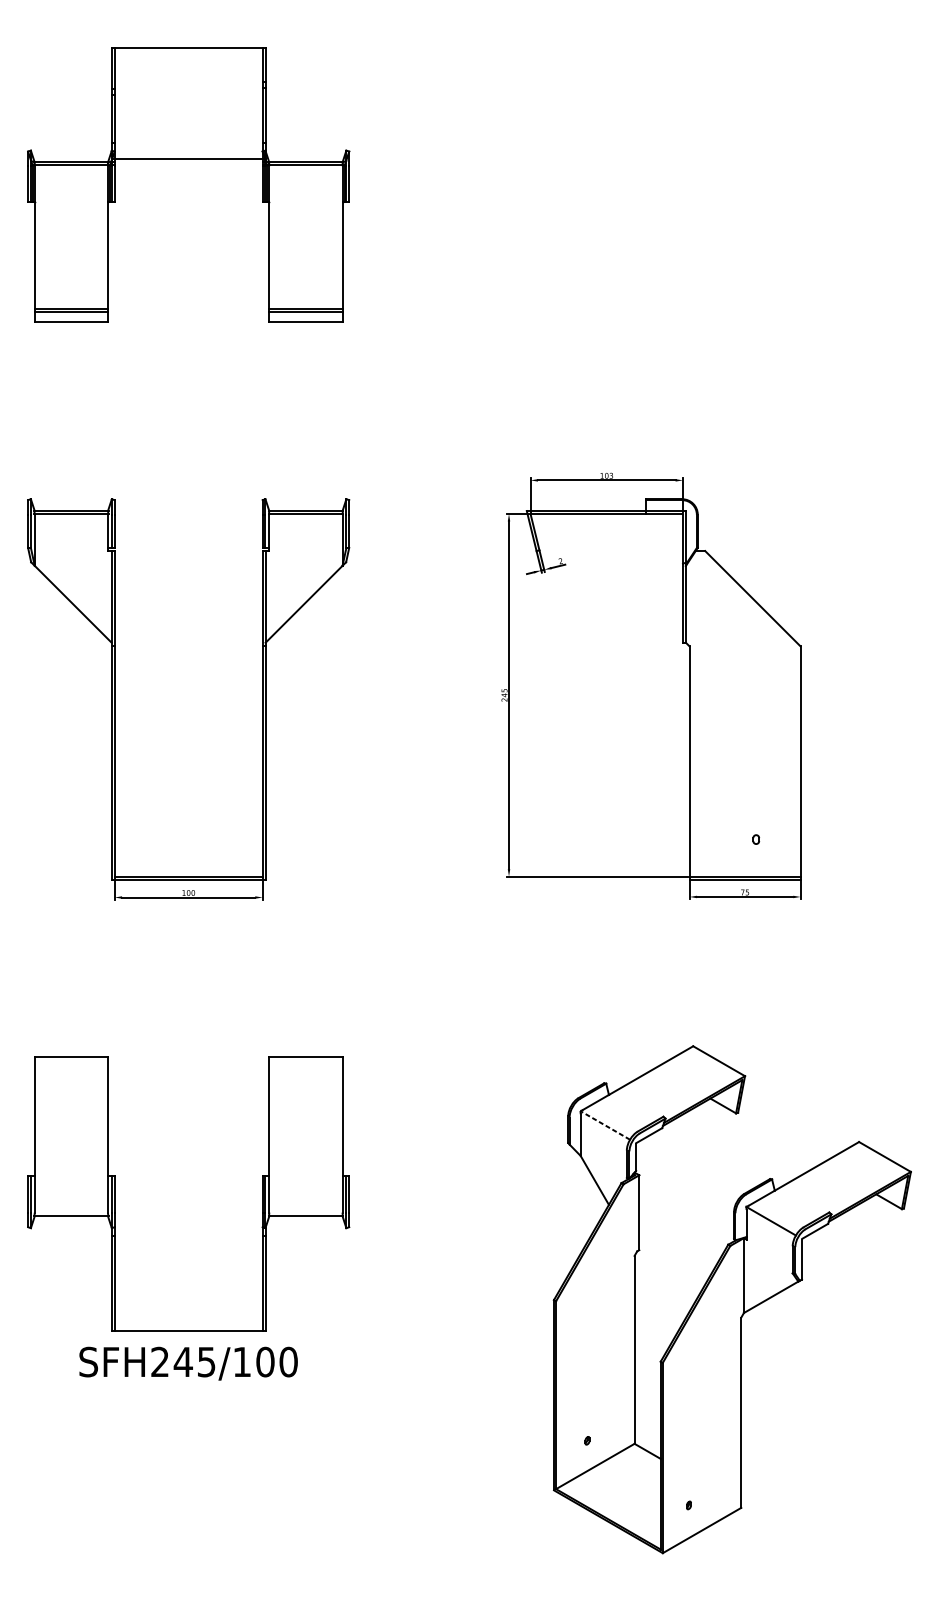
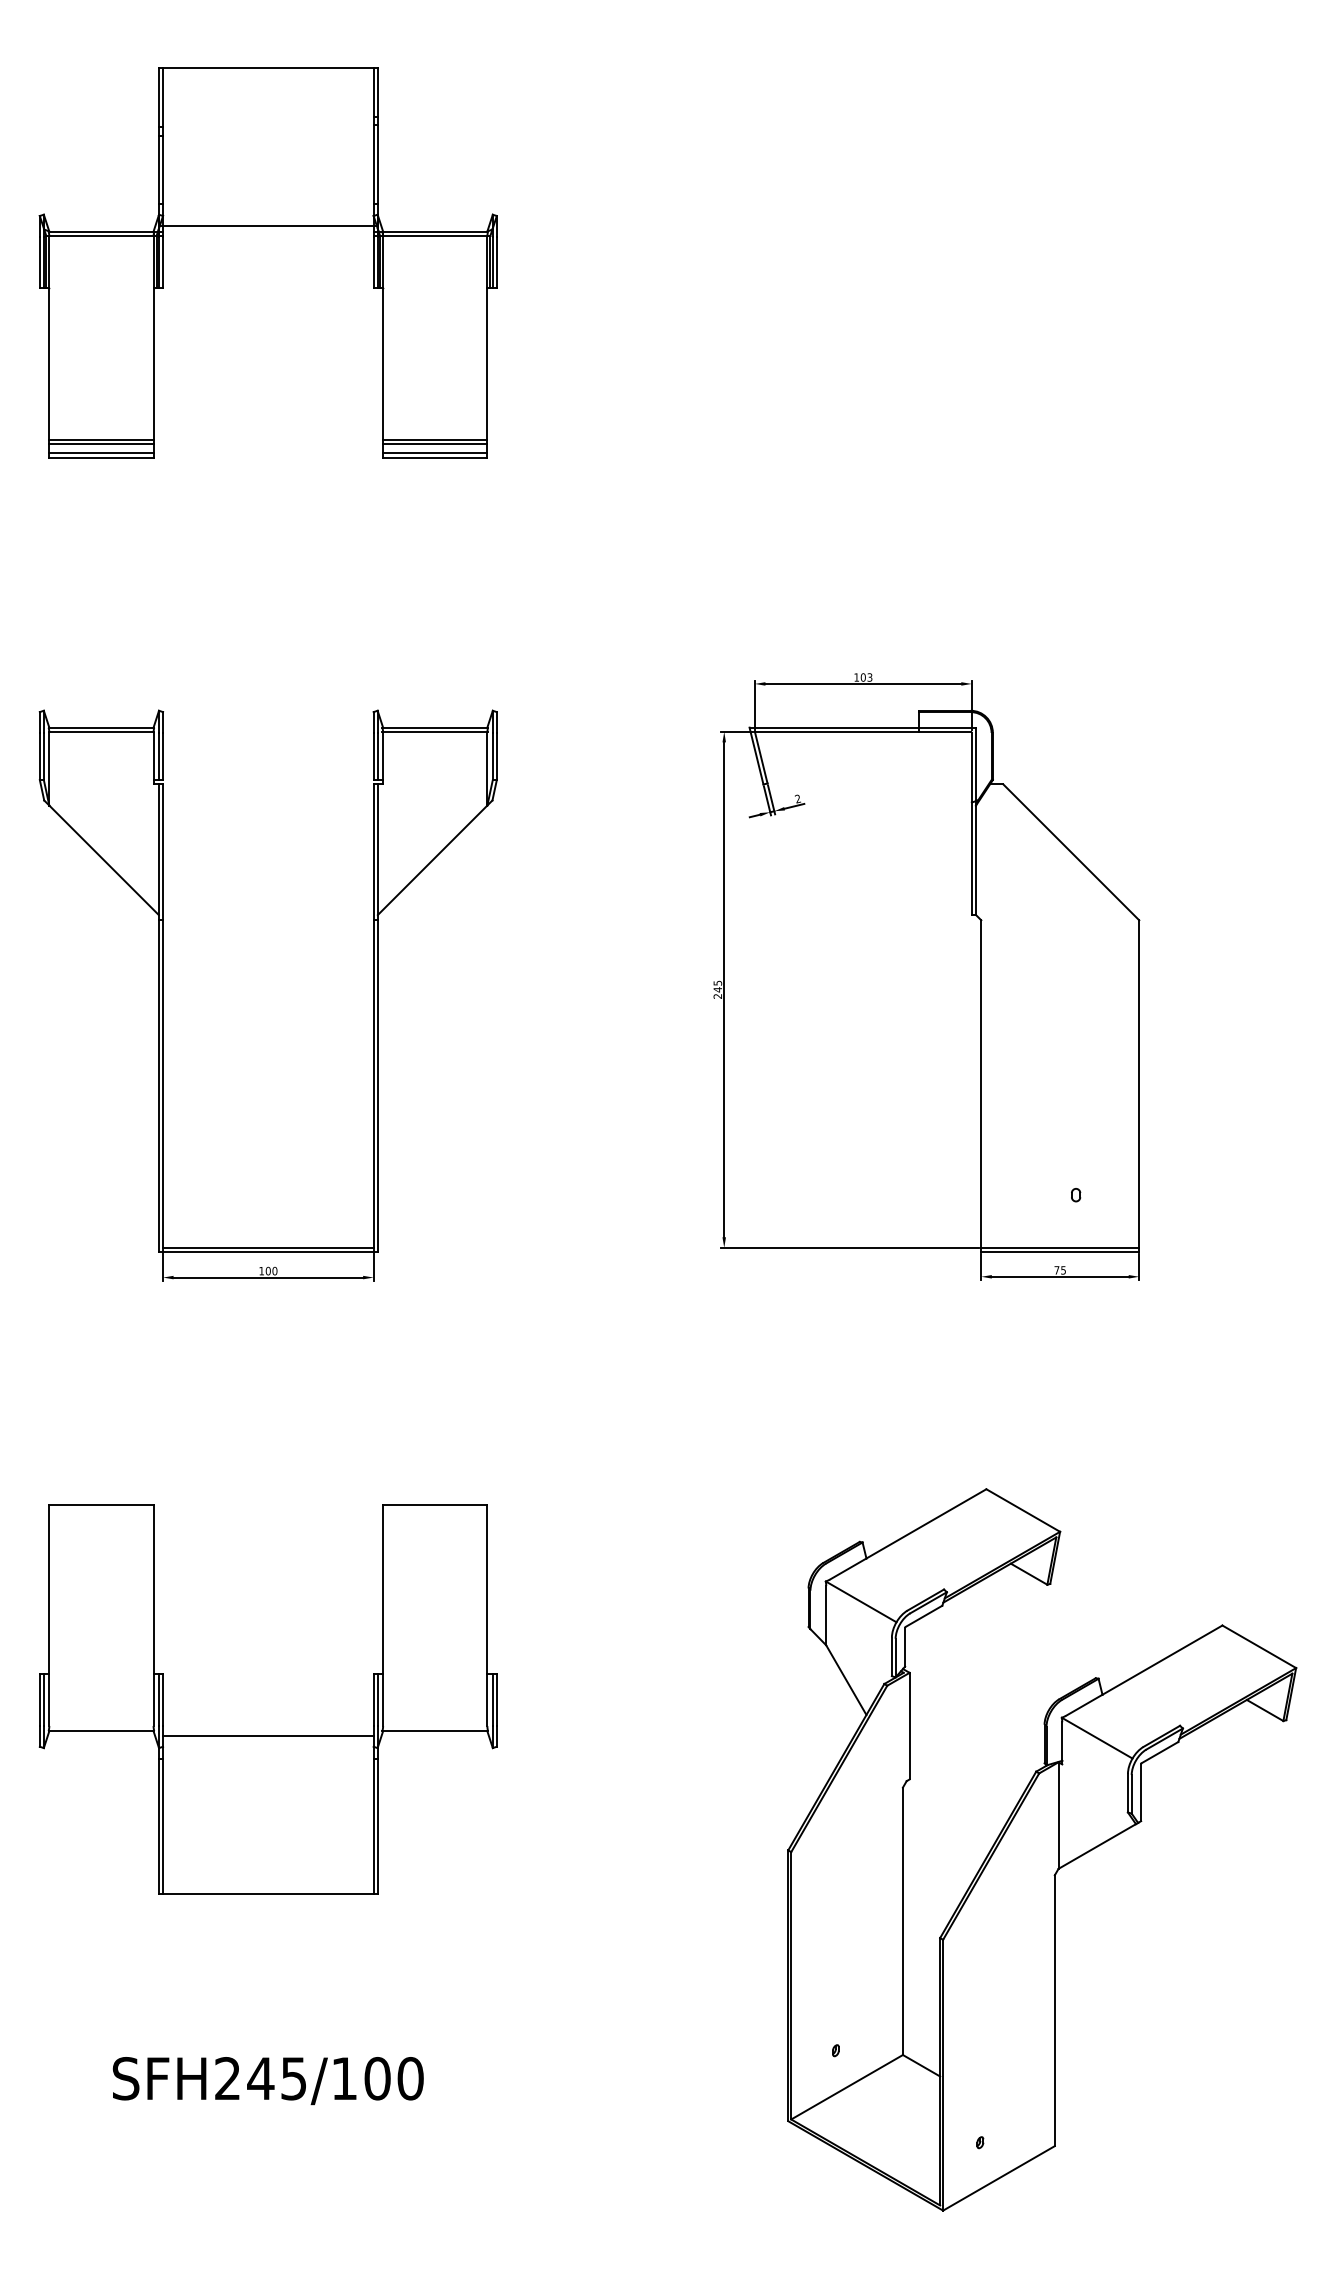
line: (71, 317) -> (101, 452), added
line: (306, 317) -> (435, 452), added
line: (605, 1125) -> (861, 1601), dashed -> solid
line: (188, 1220) -> (268, 1736), added
text: (188, 1364) -> (267, 2081), moved

